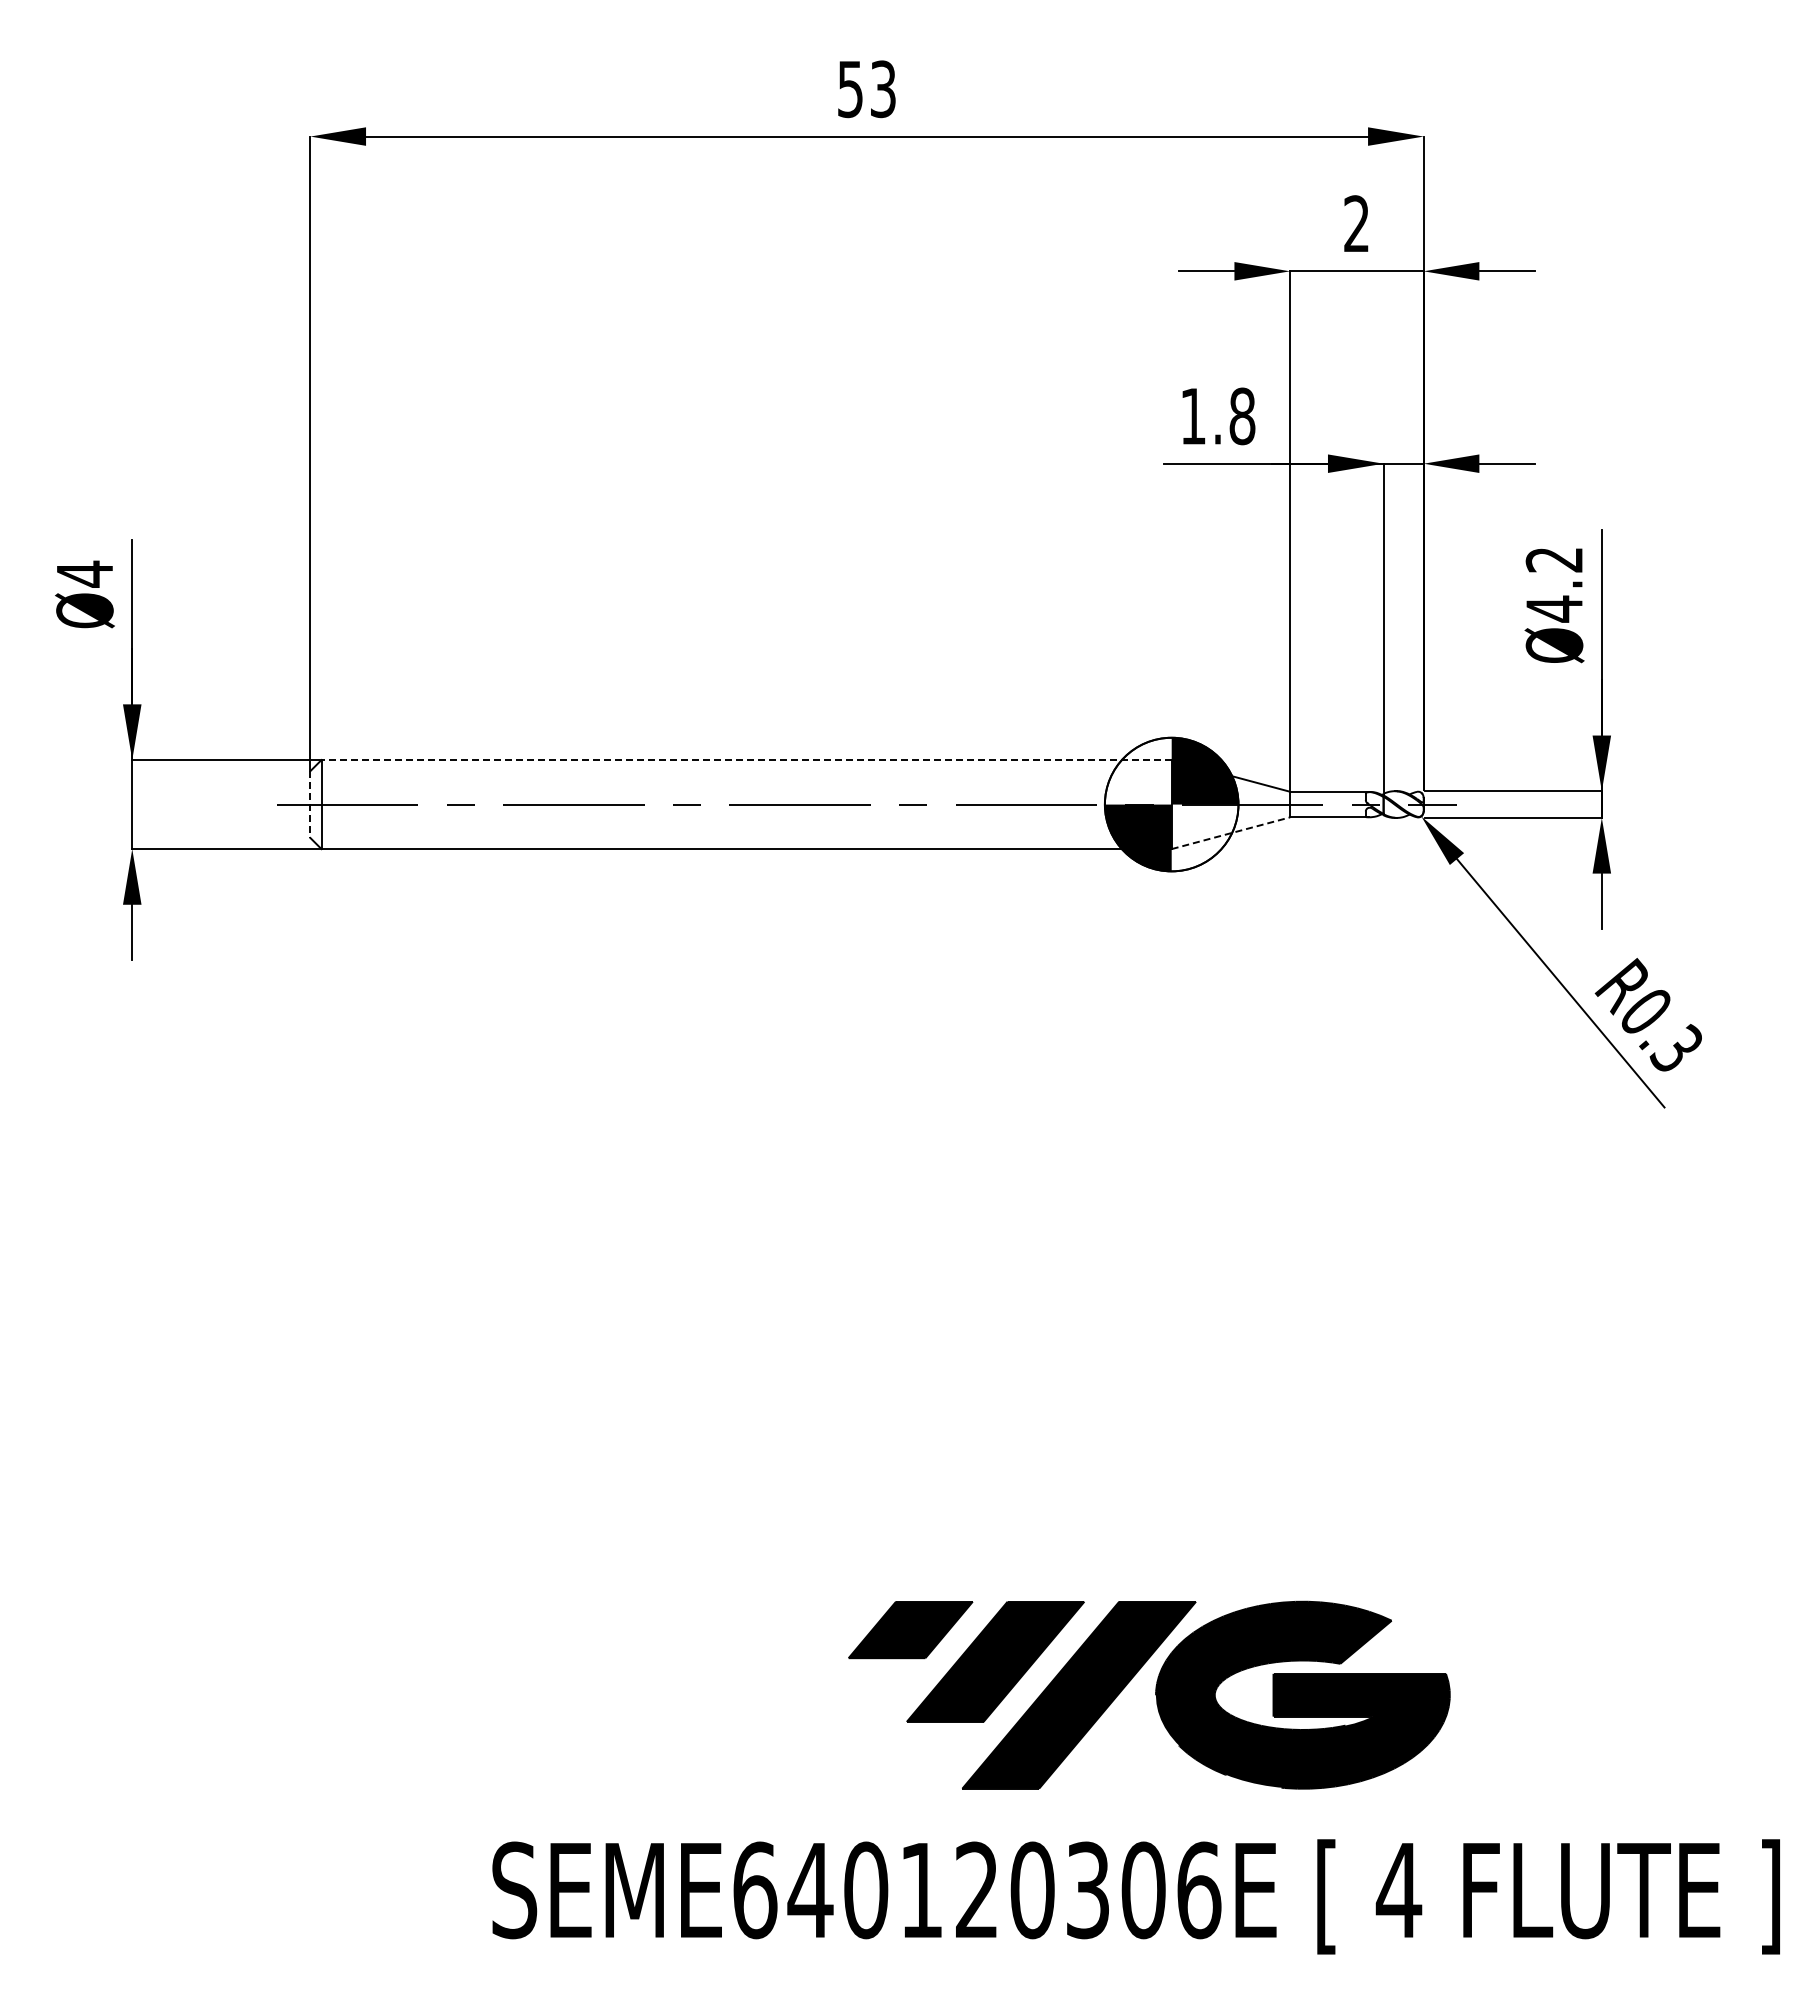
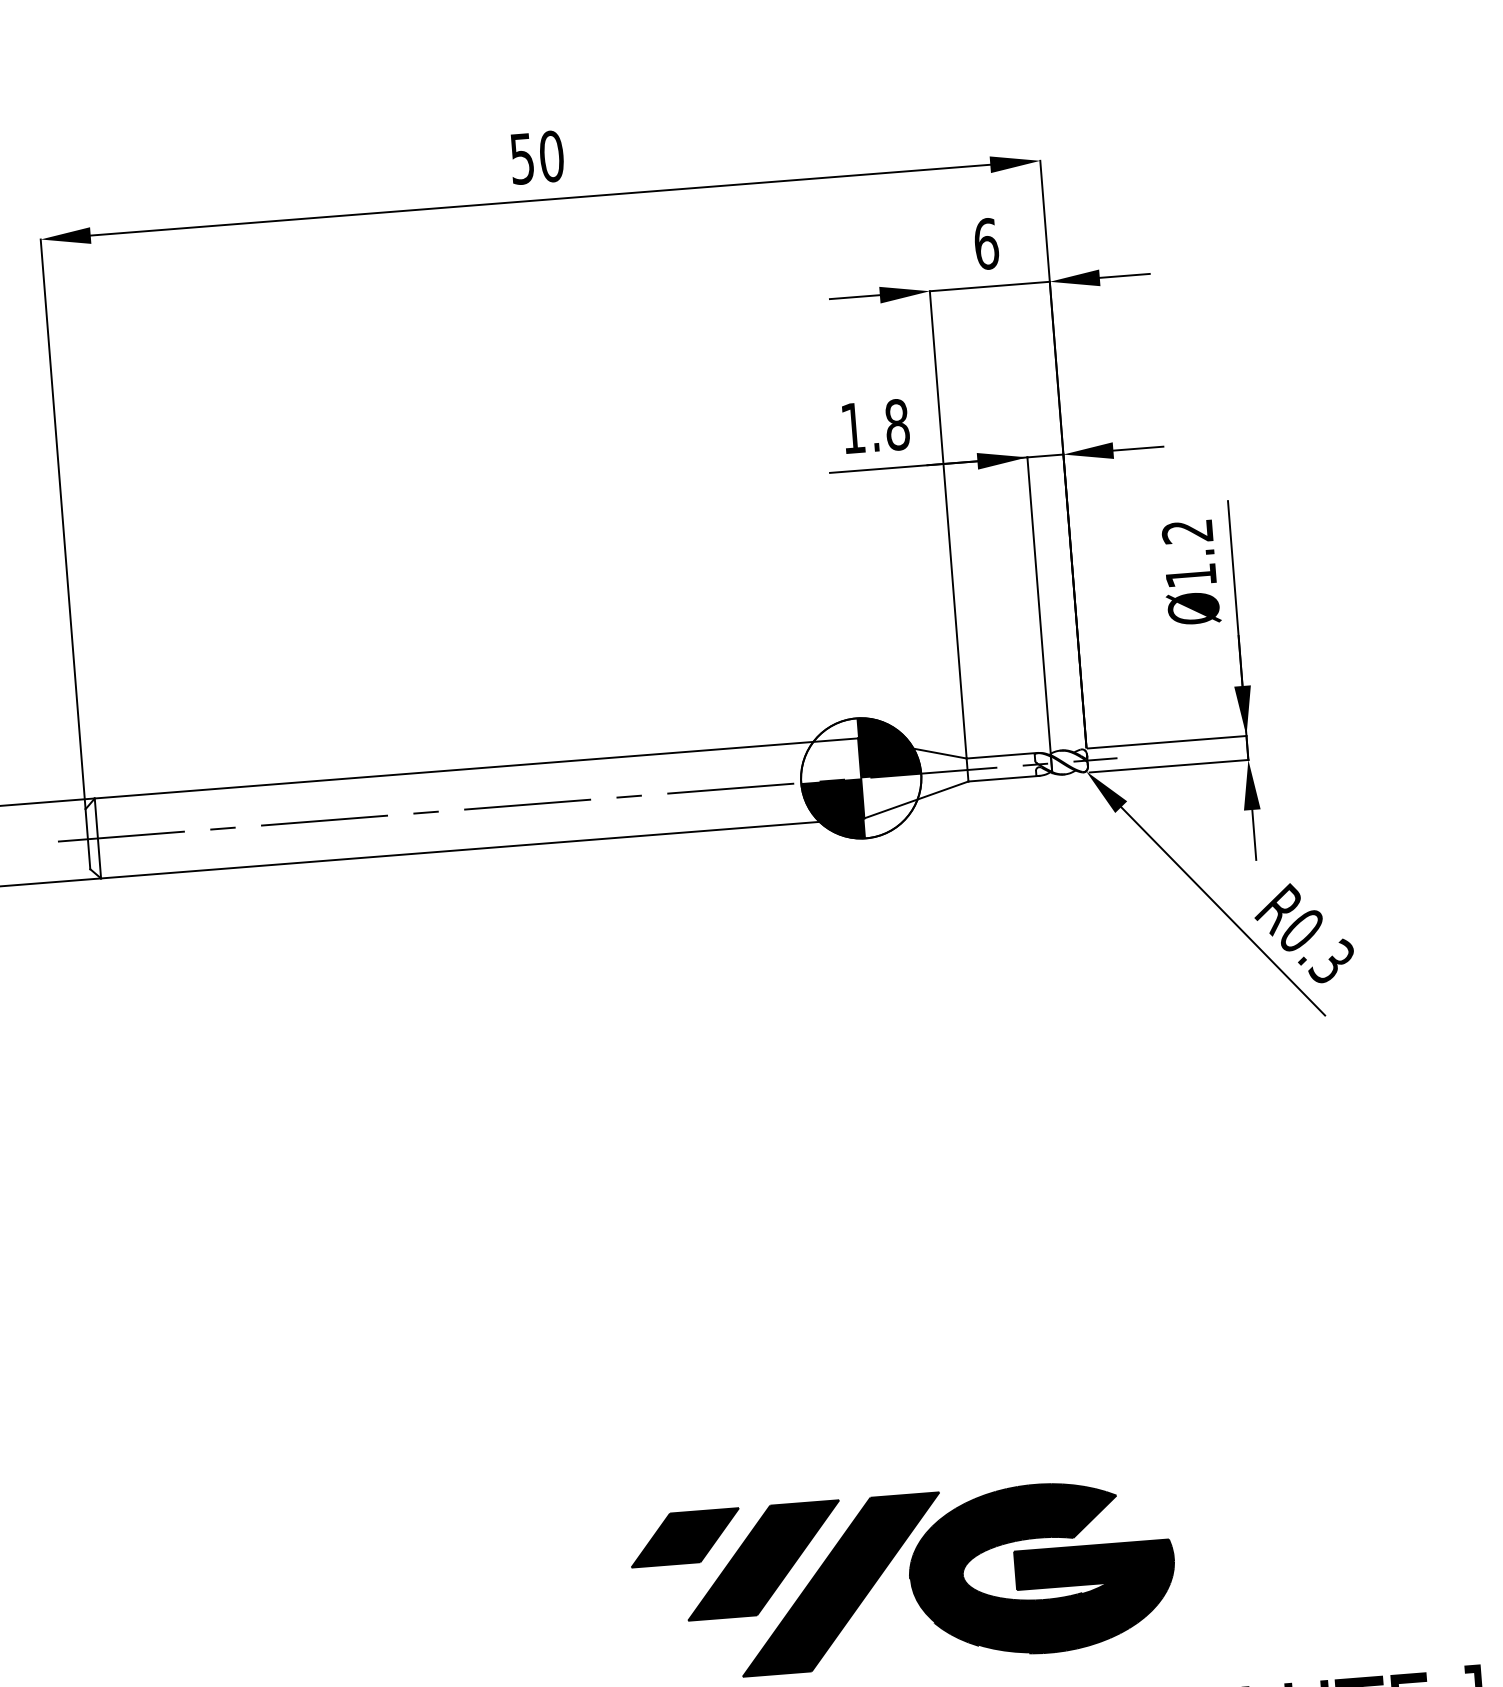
text: (883, 89) -> (551, 156), 53 -> 50
text: (1356, 223) -> (986, 243), 2 -> 6
text: (1554, 608) -> (1191, 575), Ø4.2 -> Ø1.2
line: (746, 760) -> (476, 768), dashed -> solid
line: (310, 805) -> (88, 840), dashed -> solid
line: (1231, 833) -> (916, 800), dashed -> solid

